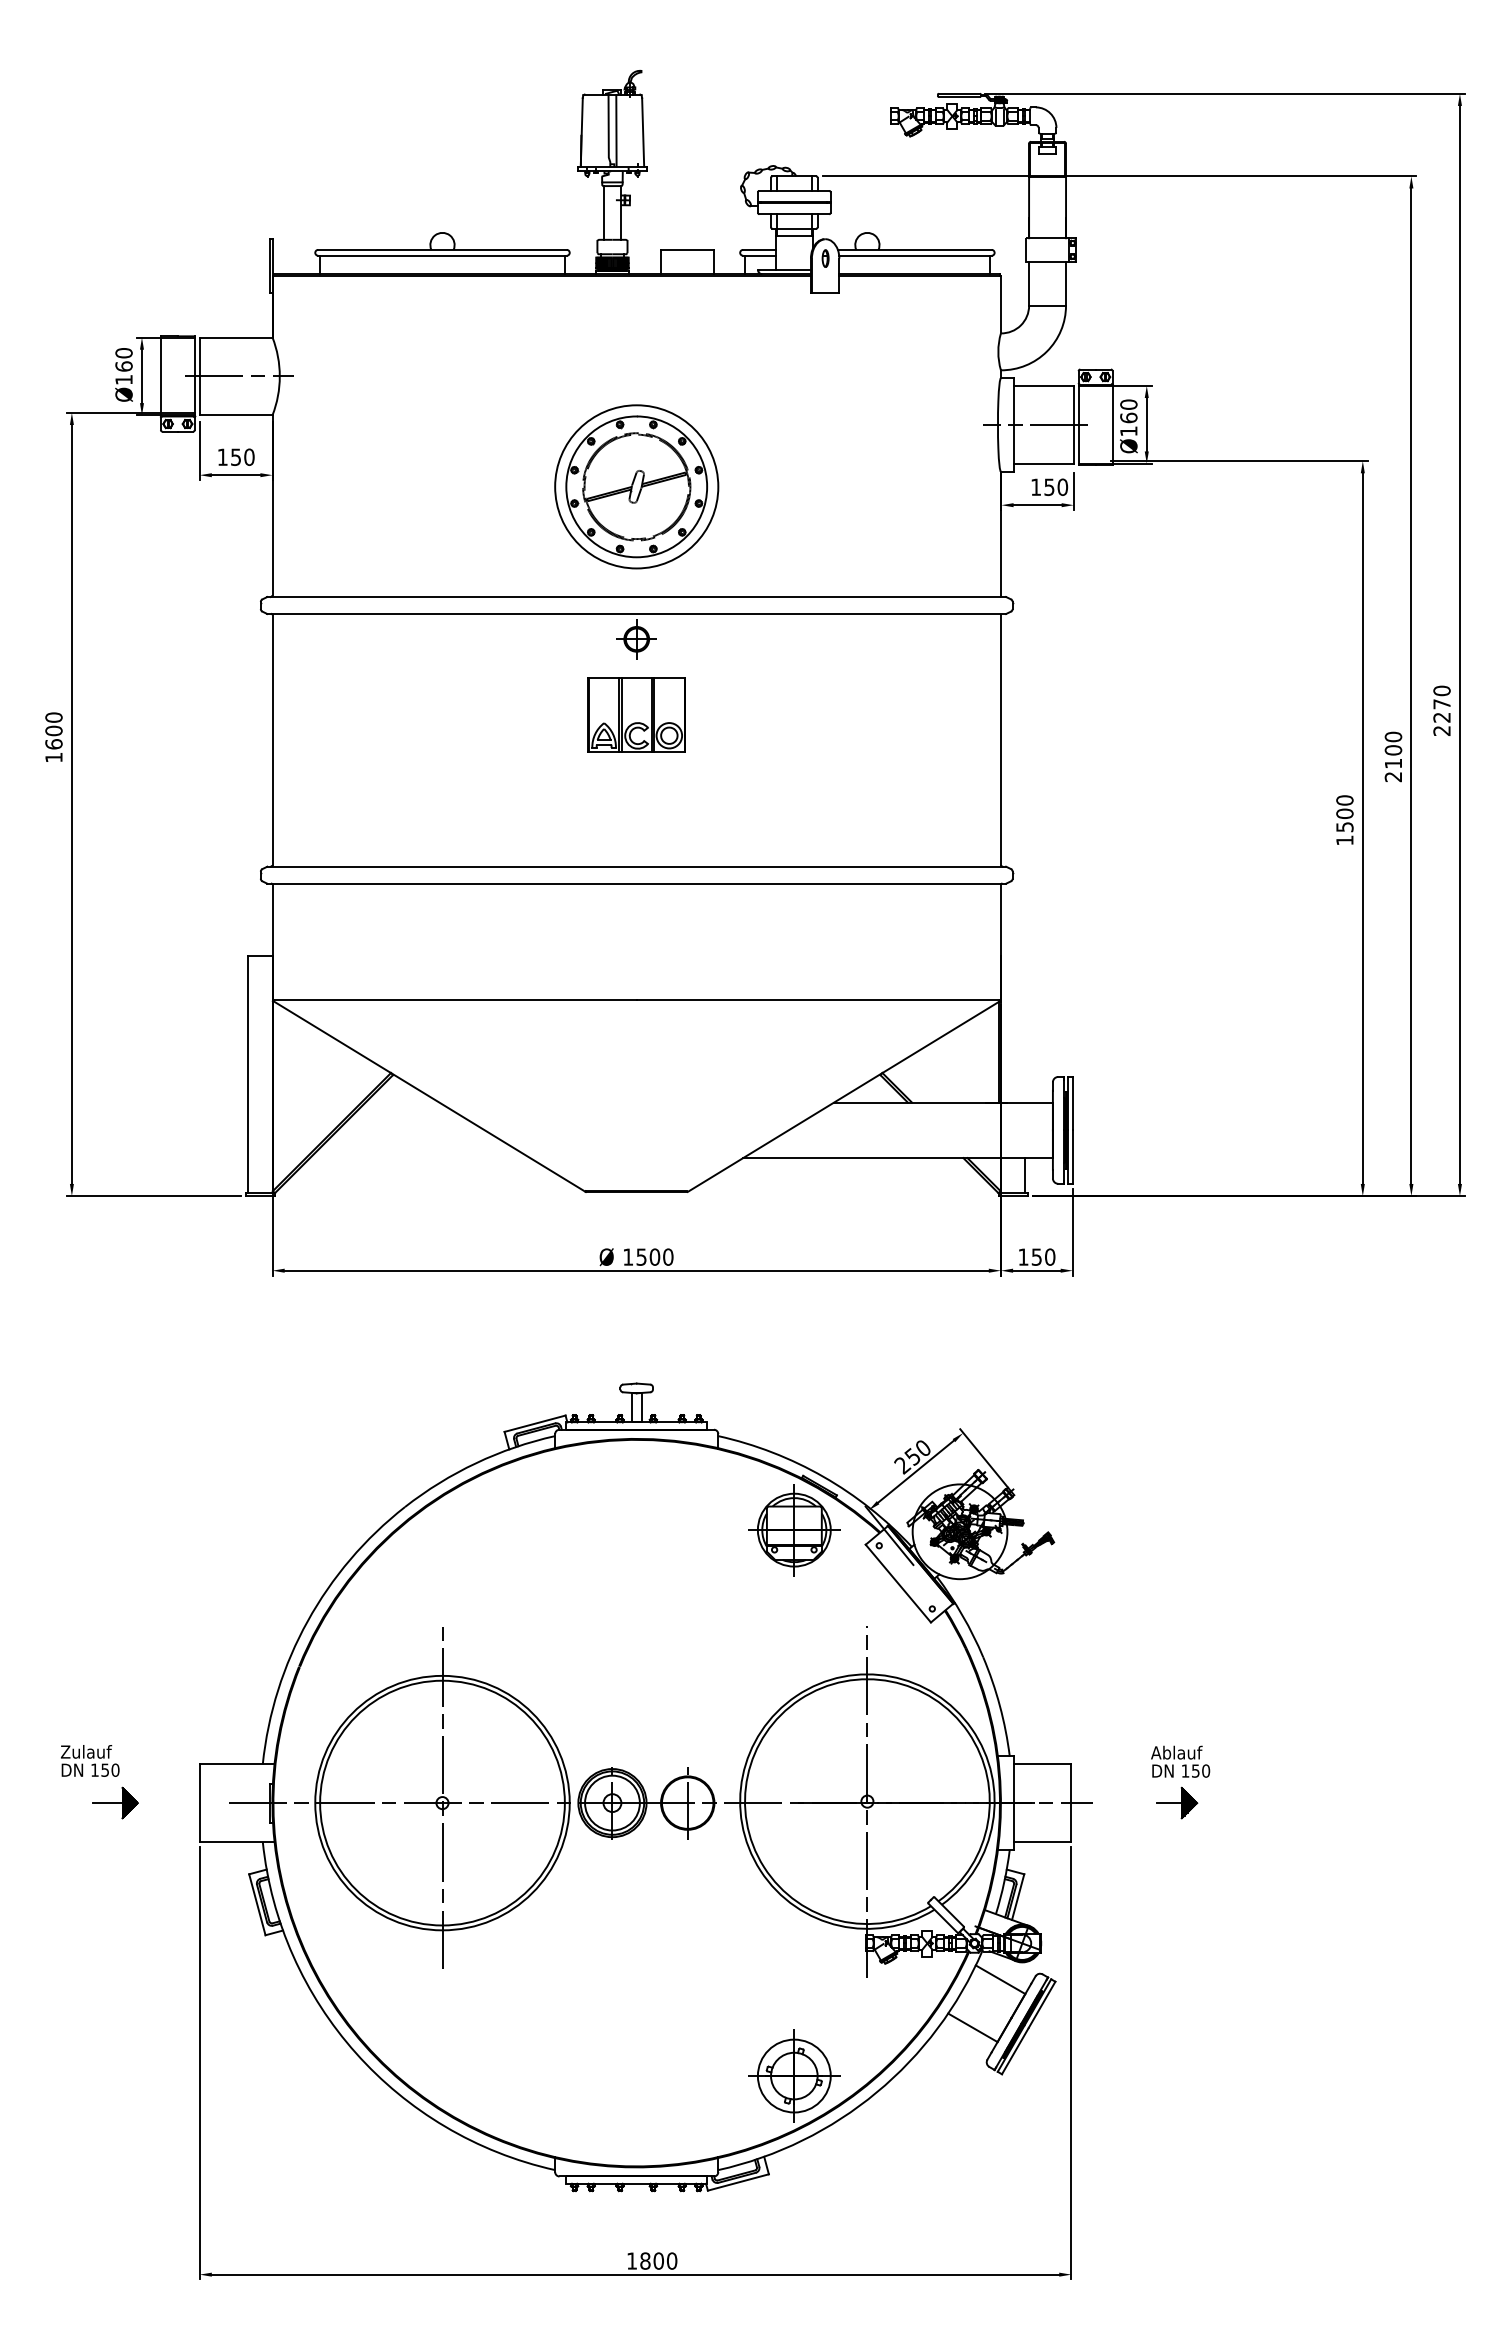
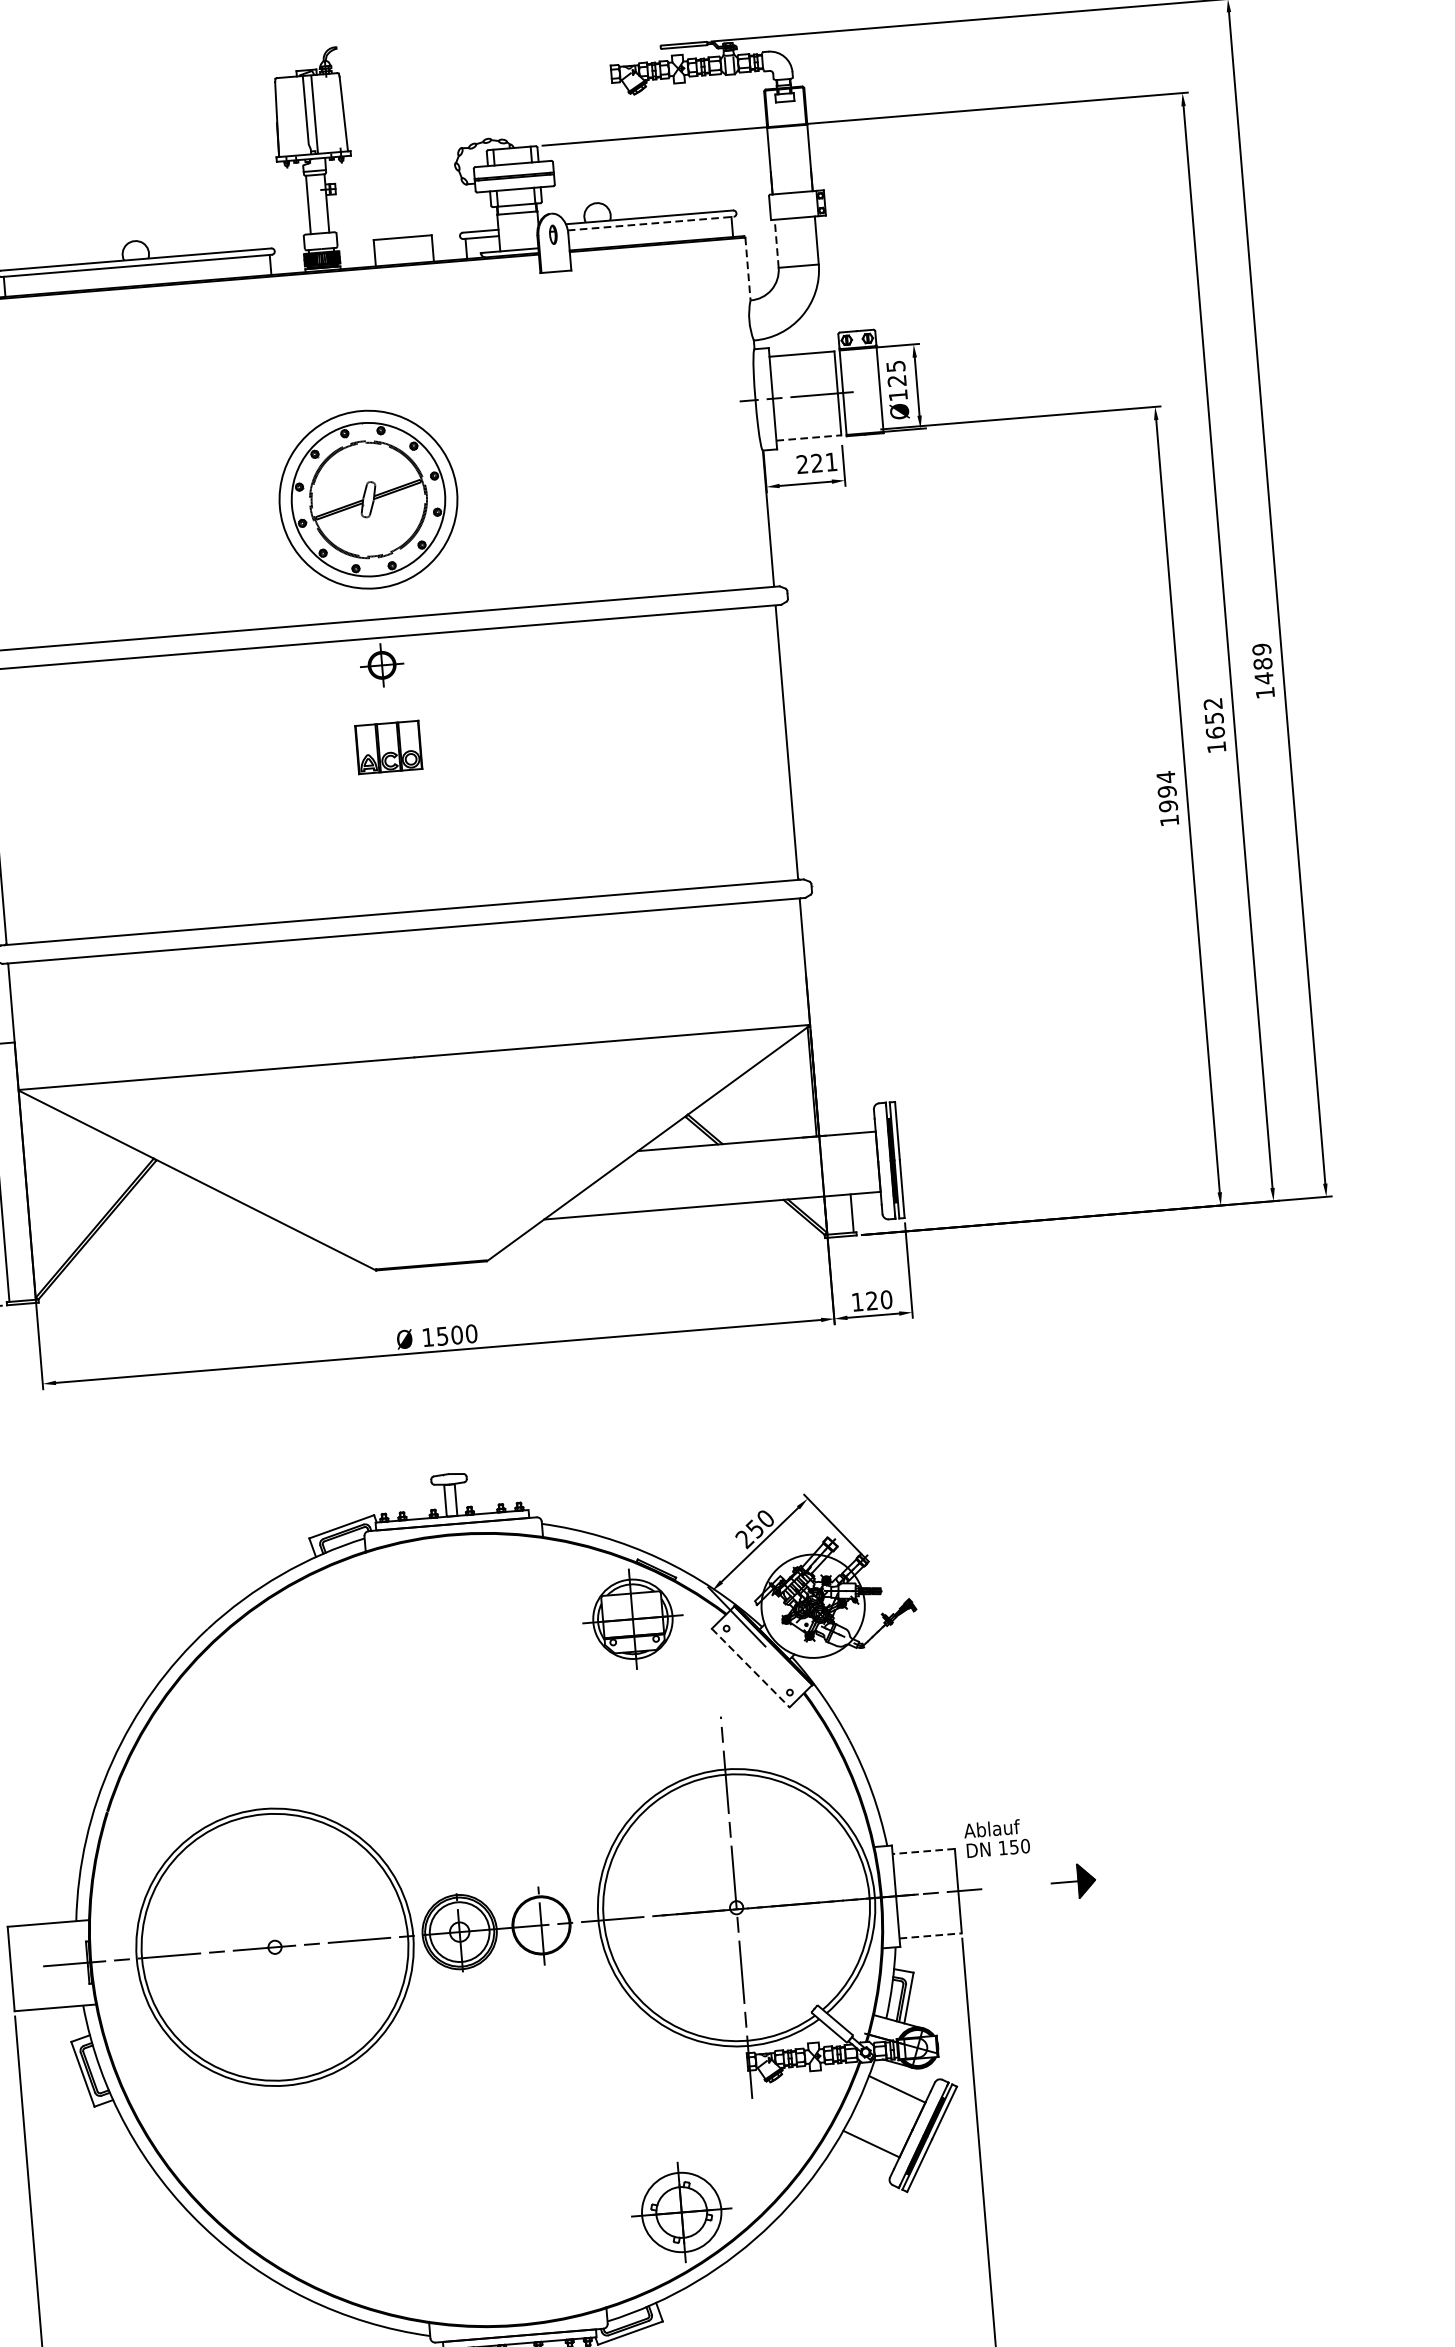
line: (915, 255) -> (650, 223), solid -> dashed
line: (1029, 283) -> (777, 243), solid -> dashed
line: (1000, 304) -> (747, 269), solid -> dashed
text: (1128, 411) -> (896, 373), Ø160 -> Ø125
line: (1043, 463) -> (808, 437), solid -> dashed
text: (1049, 487) -> (817, 463), 150 -> 221
text: (1441, 710) -> (1262, 670), 2270 -> 1489
part: (636, 714) -> (388, 747), size x0.6
text: (1393, 756) -> (1214, 725), 2100 -> 1652
text: (1344, 813) -> (1166, 791), 1500 -> 1994
text: (1036, 1256) -> (871, 1300), 150 -> 120
line: (898, 1583) -> (750, 1667), solid -> dashed
text: (1180, 1761) -> (996, 1838), moved
line: (1042, 1764) -> (923, 1851), solid -> dashed
line: (442, 1796) -> (274, 1940), removed
line: (1042, 1841) -> (930, 1935), solid -> dashed

